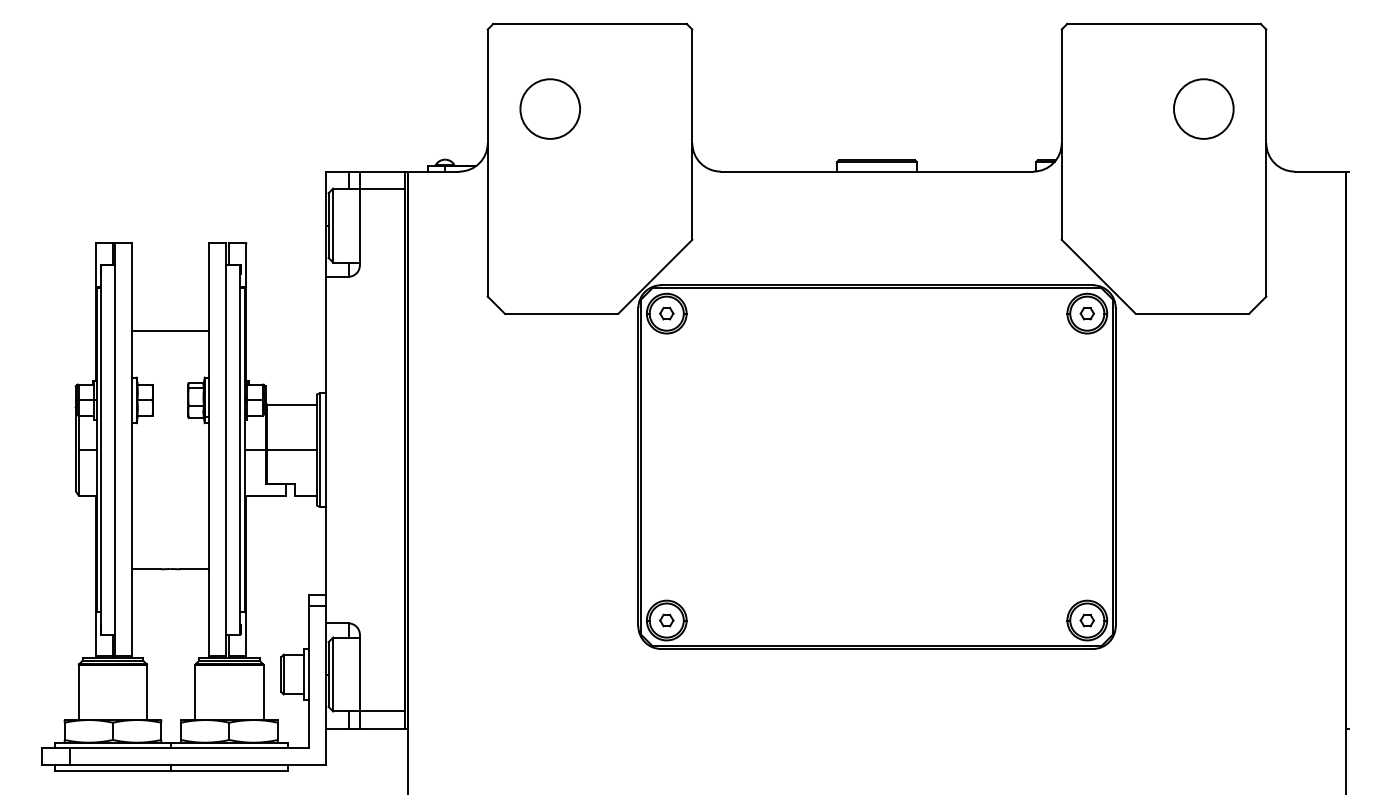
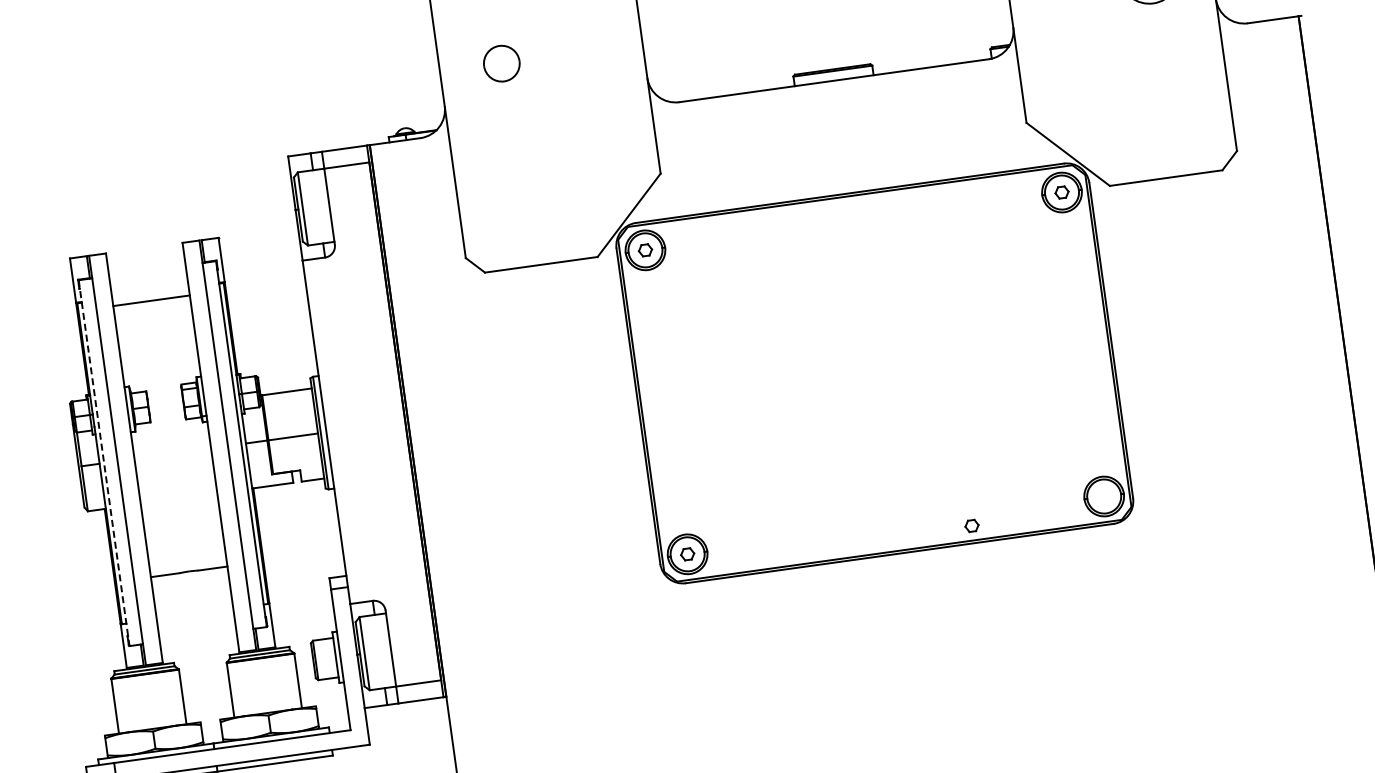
part: (549, 108) -> (501, 63), size x0.6
line: (170, 330) -> (151, 300), moved
line: (101, 450) -> (104, 463), solid -> dashed
part: (1087, 620) -> (972, 525), moved

